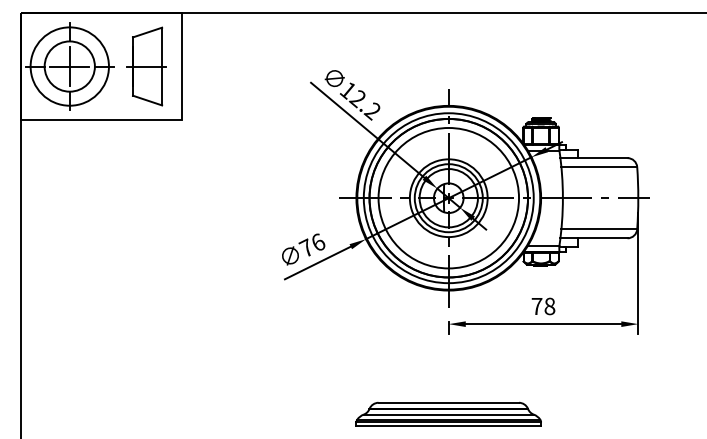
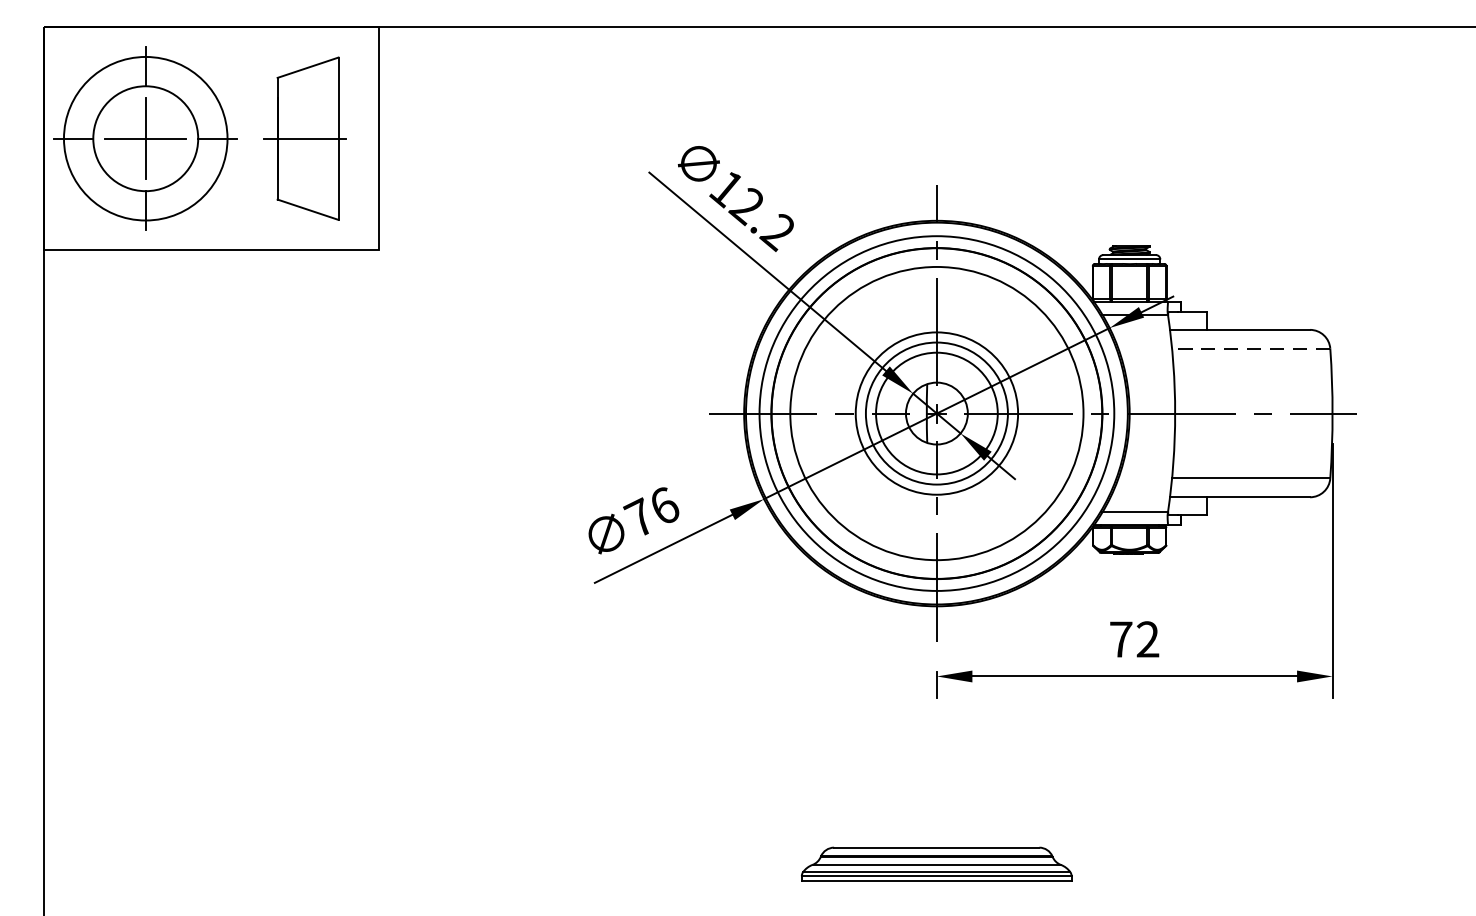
line: (599, 167) -> (1251, 349), solid -> dashed
text: (549, 306) -> (1147, 639), 78 -> 72
part: (448, 413) -> (936, 862), size x0.7

